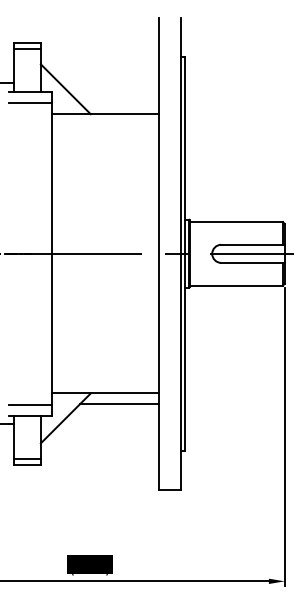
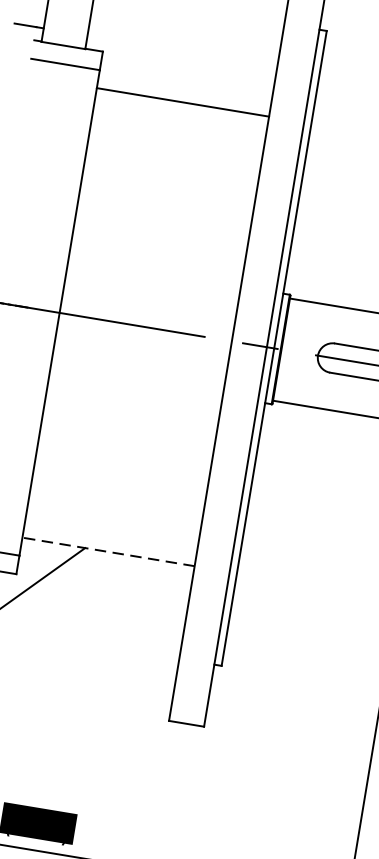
line: (65, 89) -> (125, 51), removed
line: (104, 393) -> (107, 551), solid -> dashed
line: (119, 403) -> (128, 571), removed

